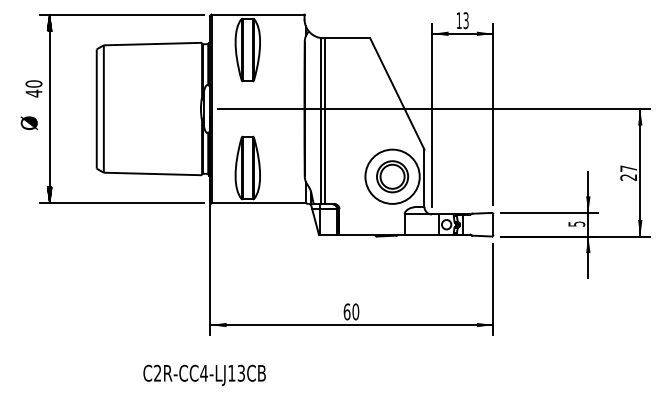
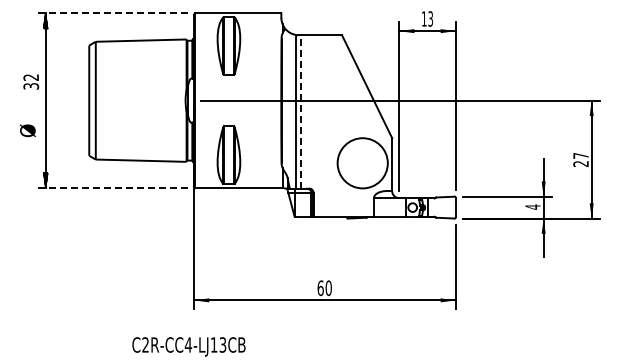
line: (121, 14) -> (112, 13), solid -> dashed
text: (34, 89) -> (31, 82), 40 -> 32
line: (325, 120) -> (300, 111), solid -> dashed
text: (28, 122) -> (27, 130), moved
part: (392, 176) -> (362, 163), removed
line: (121, 202) -> (112, 187), solid -> dashed
text: (576, 223) -> (532, 206), 5 -> 4

